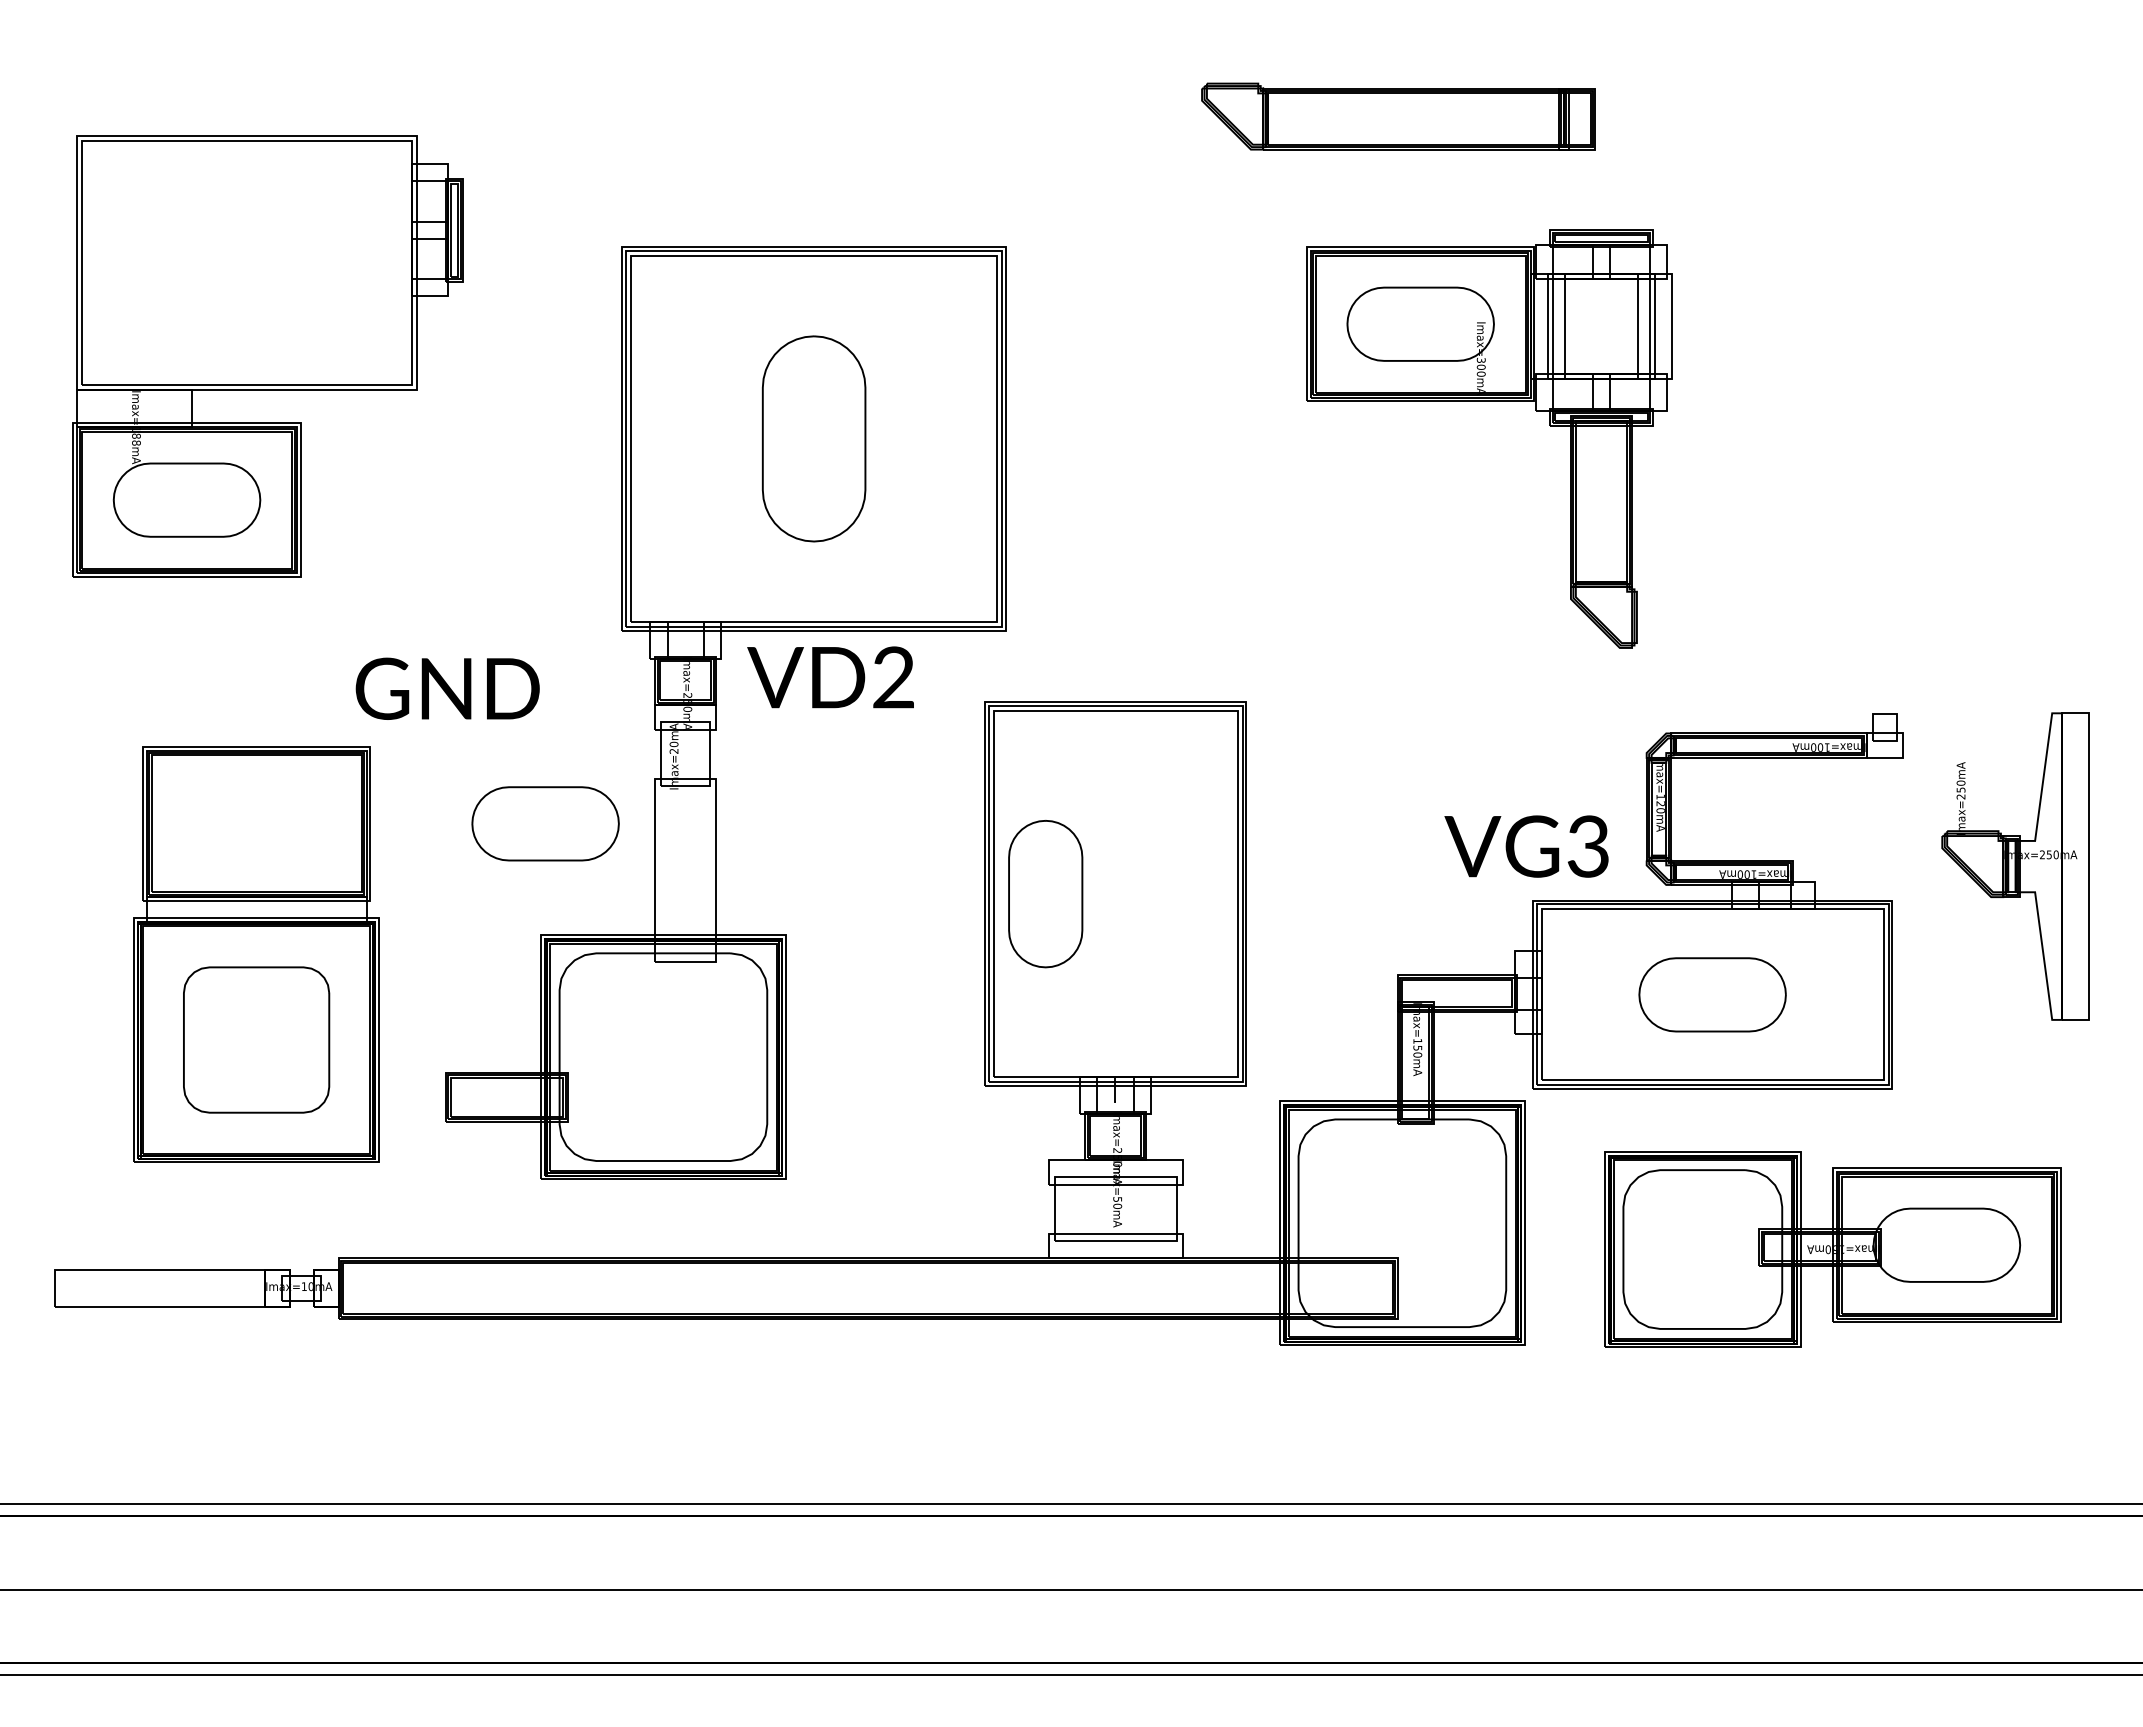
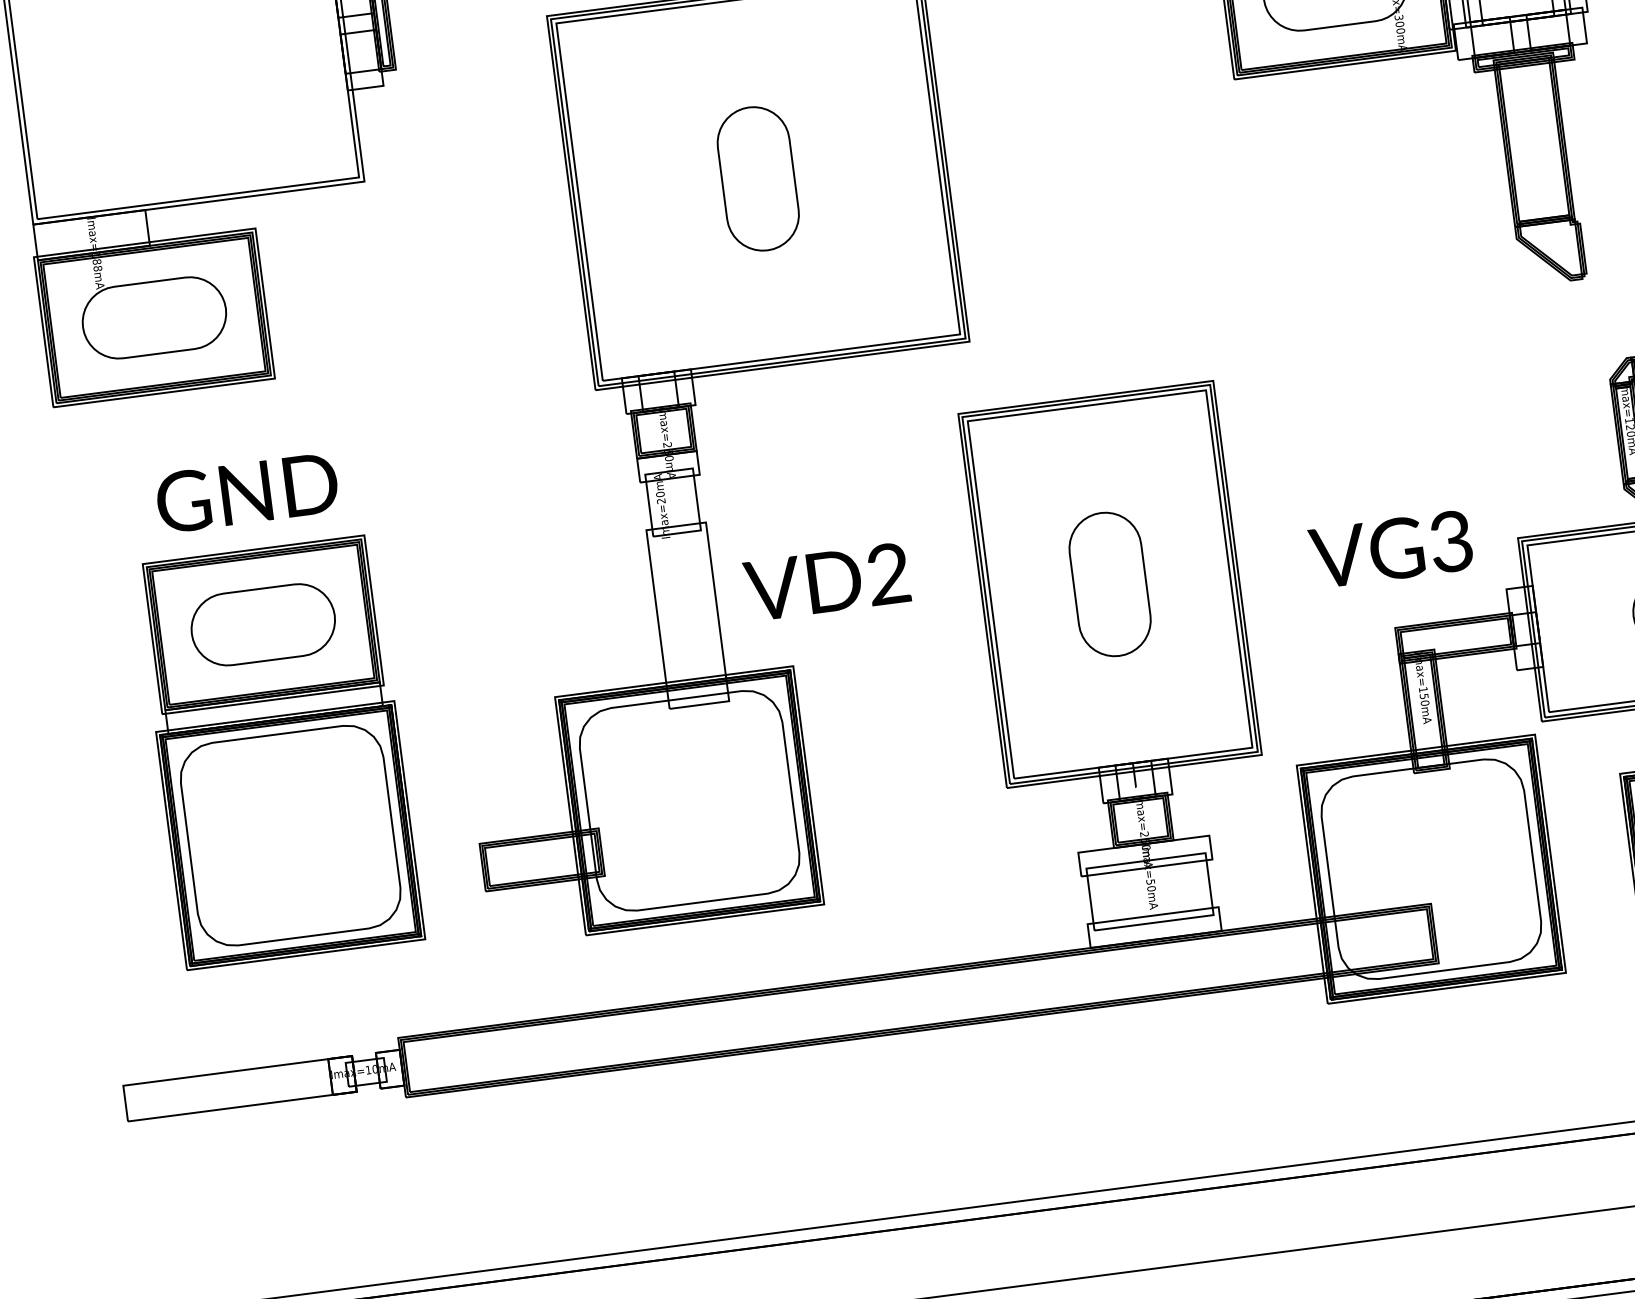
part: (813, 439) -> (757, 179), size x0.71
text: (830, 677) -> (826, 581), moved
text: (447, 688) -> (247, 492), moved
part: (545, 823) -> (263, 624), moved
text: (1526, 846) -> (1390, 549), moved
part: (1045, 894) -> (1109, 584), moved
part: (256, 1039) -> (290, 835), size x1.43

